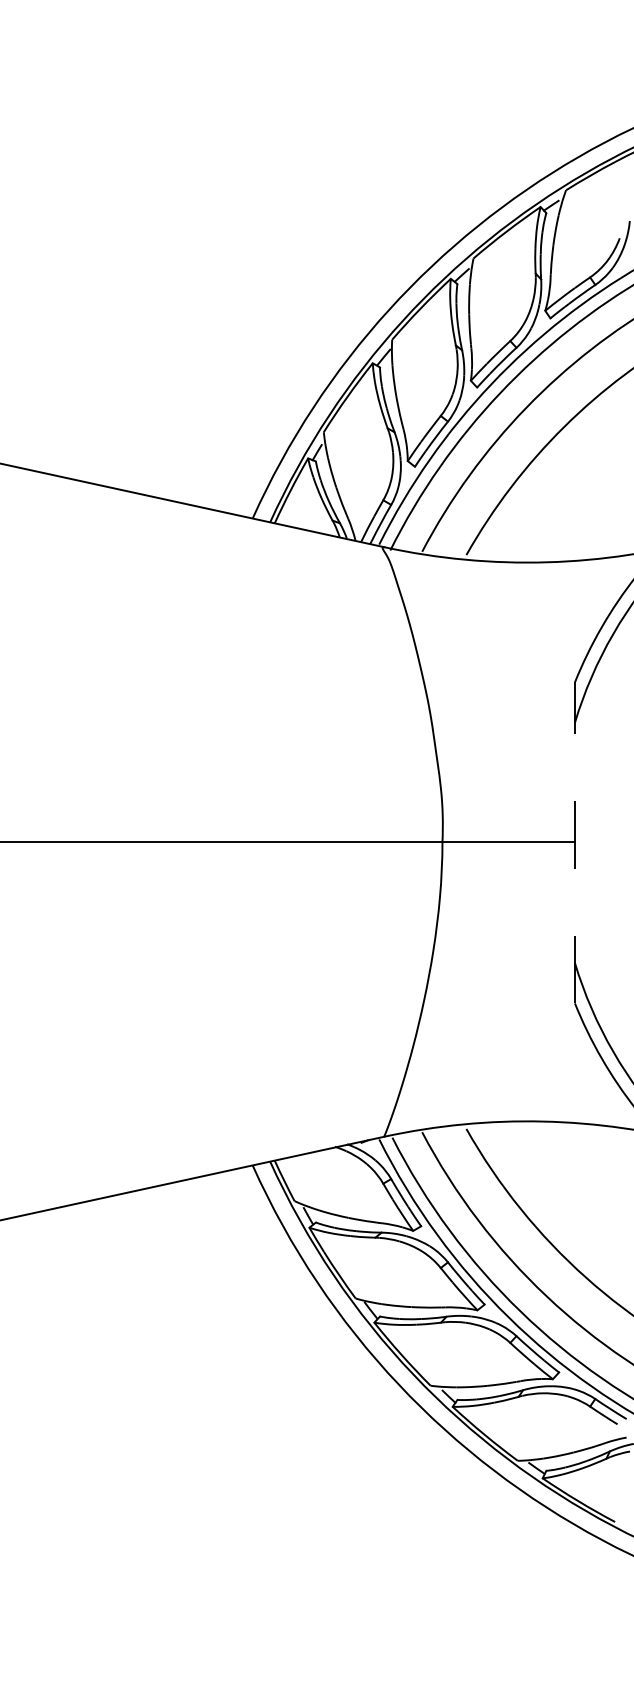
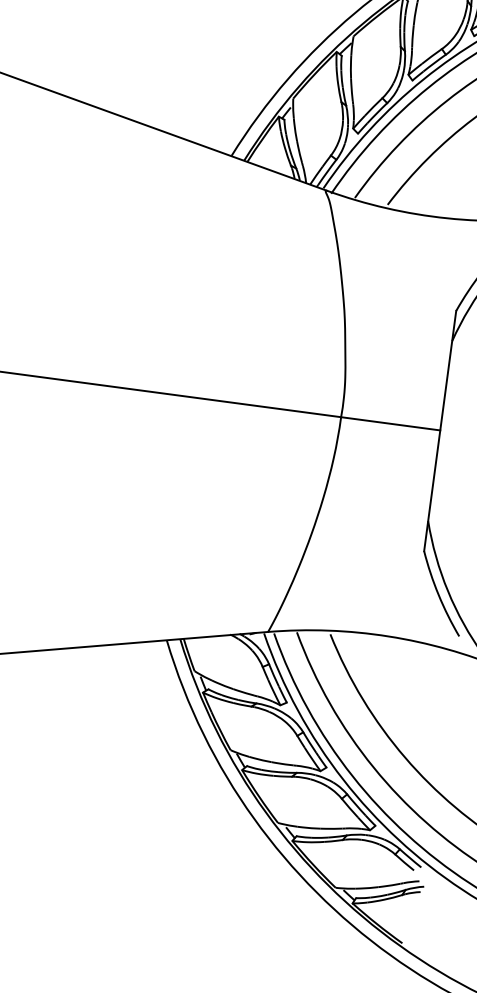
line: (574, 842) -> (439, 430), dashed -> solid

